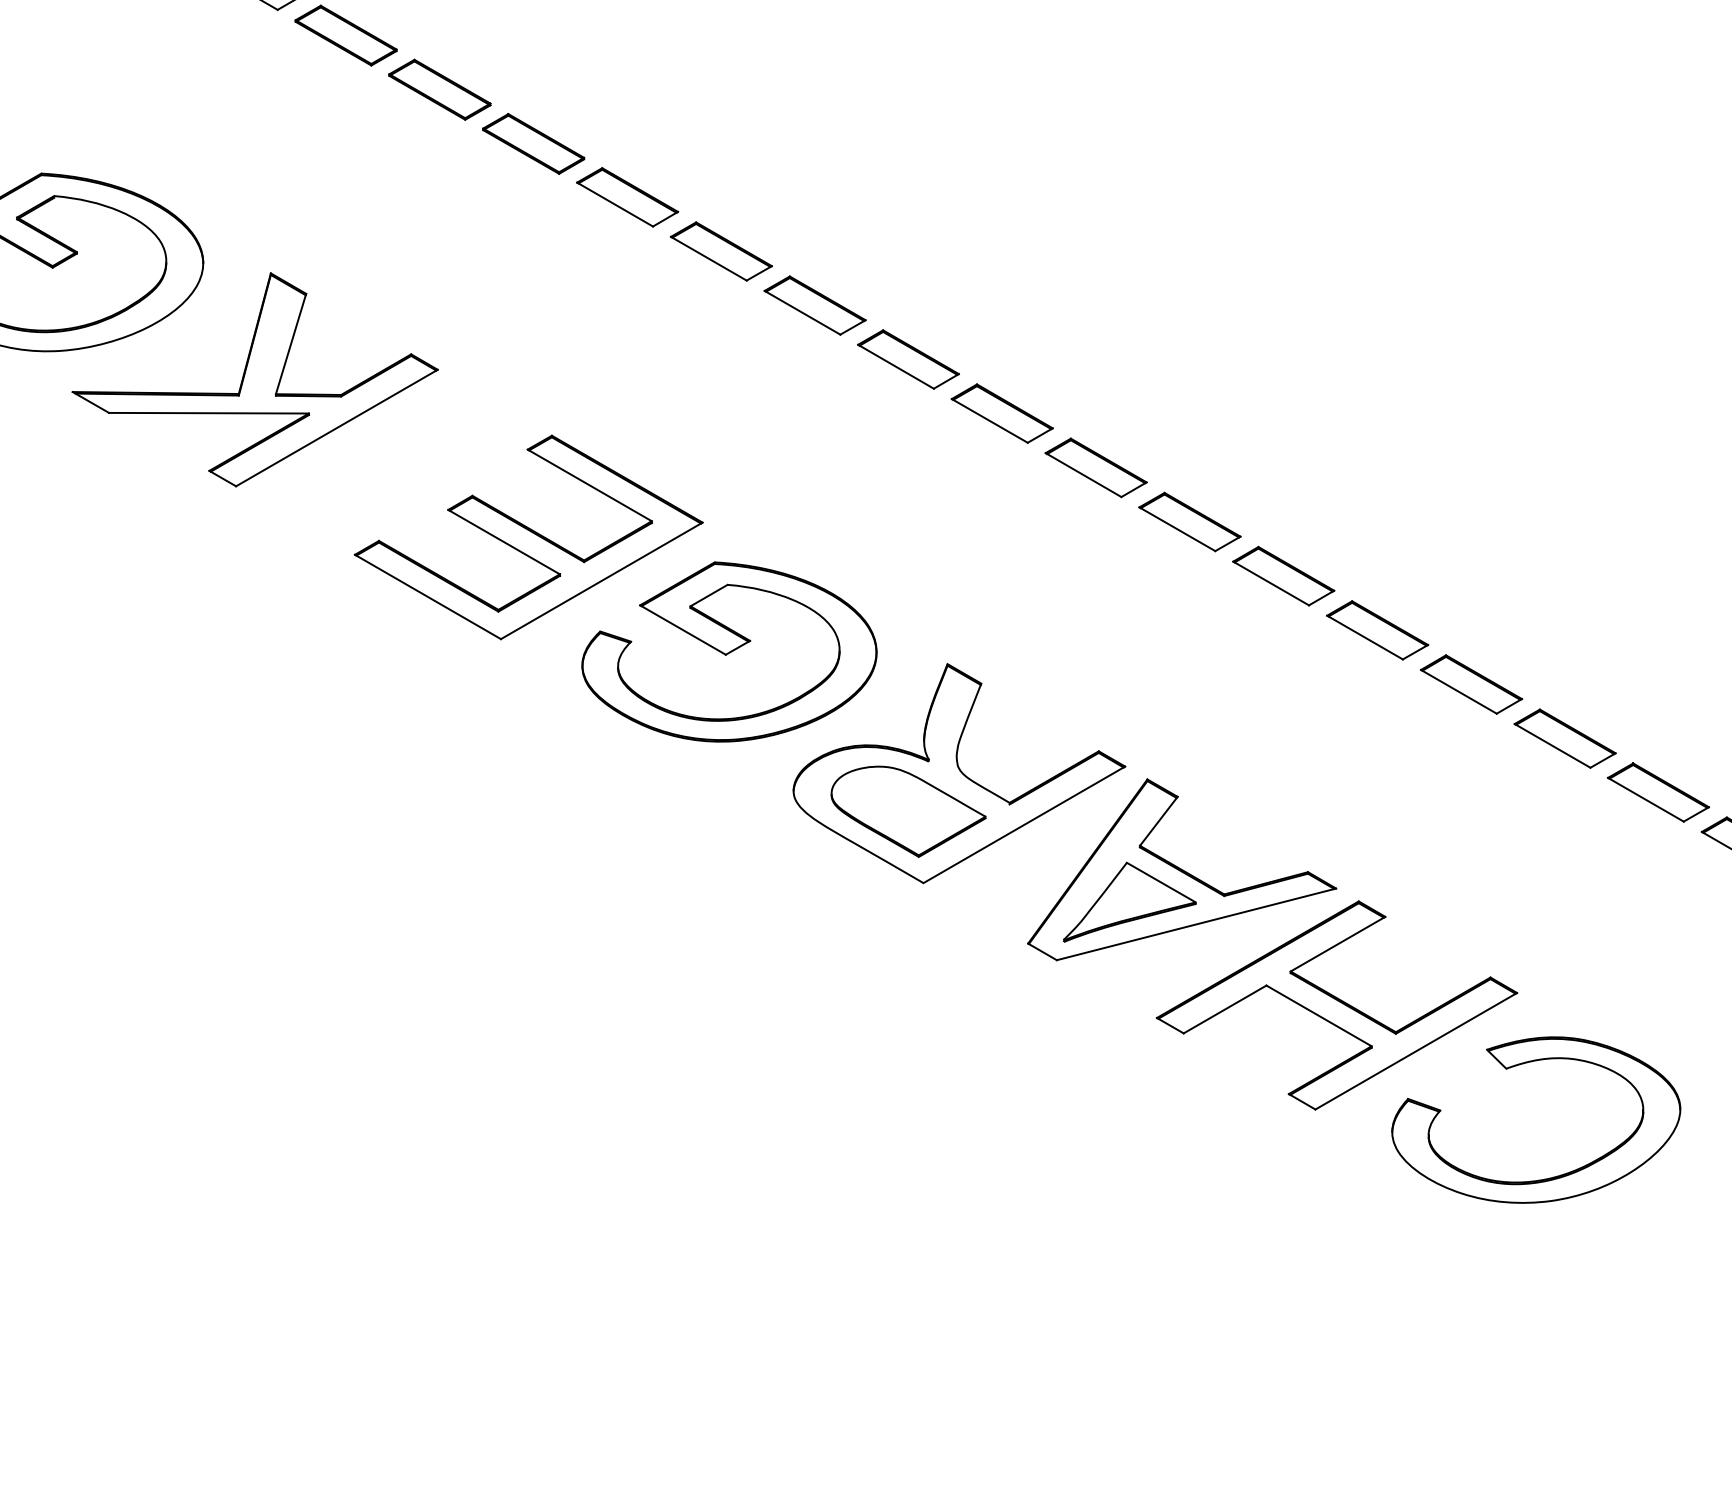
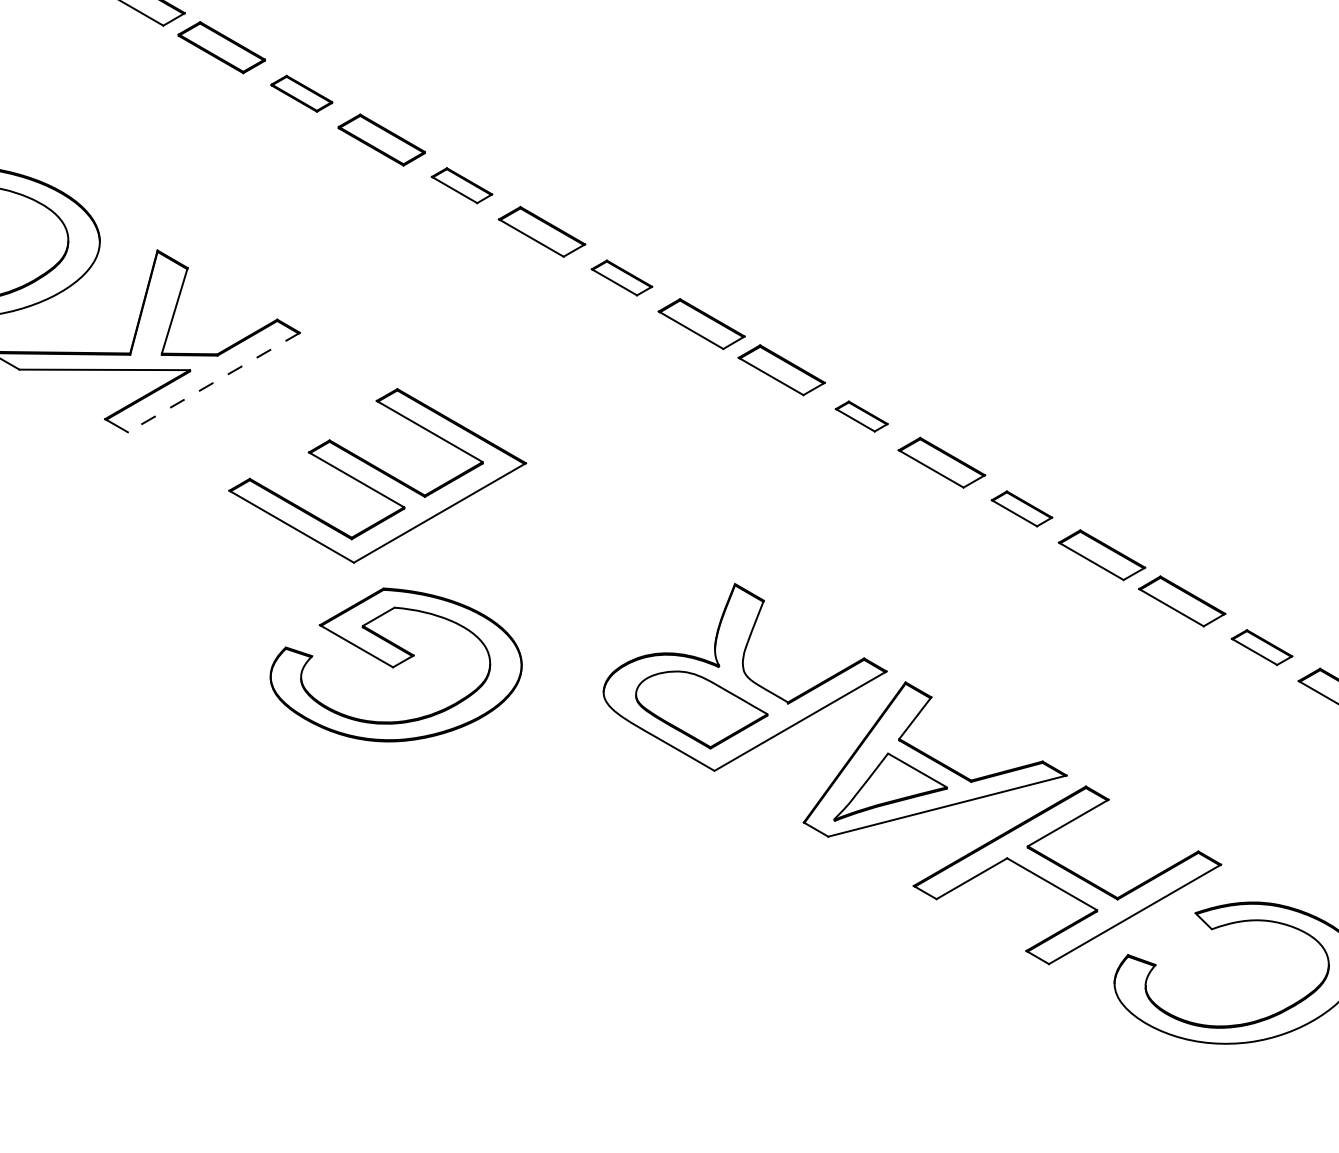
part: (439, 89) -> (301, 93), size x0.7
part: (627, 197) -> (461, 185), size x0.7
part: (814, 305) -> (621, 277), size x0.7
line: (336, 428) -> (213, 382), solid -> dashed
part: (1095, 467) -> (861, 416), size x0.6
part: (1283, 575) -> (1021, 508), size x0.7
part: (729, 651) -> (396, 664), moved
part: (1564, 738) -> (1261, 647), size x0.7

